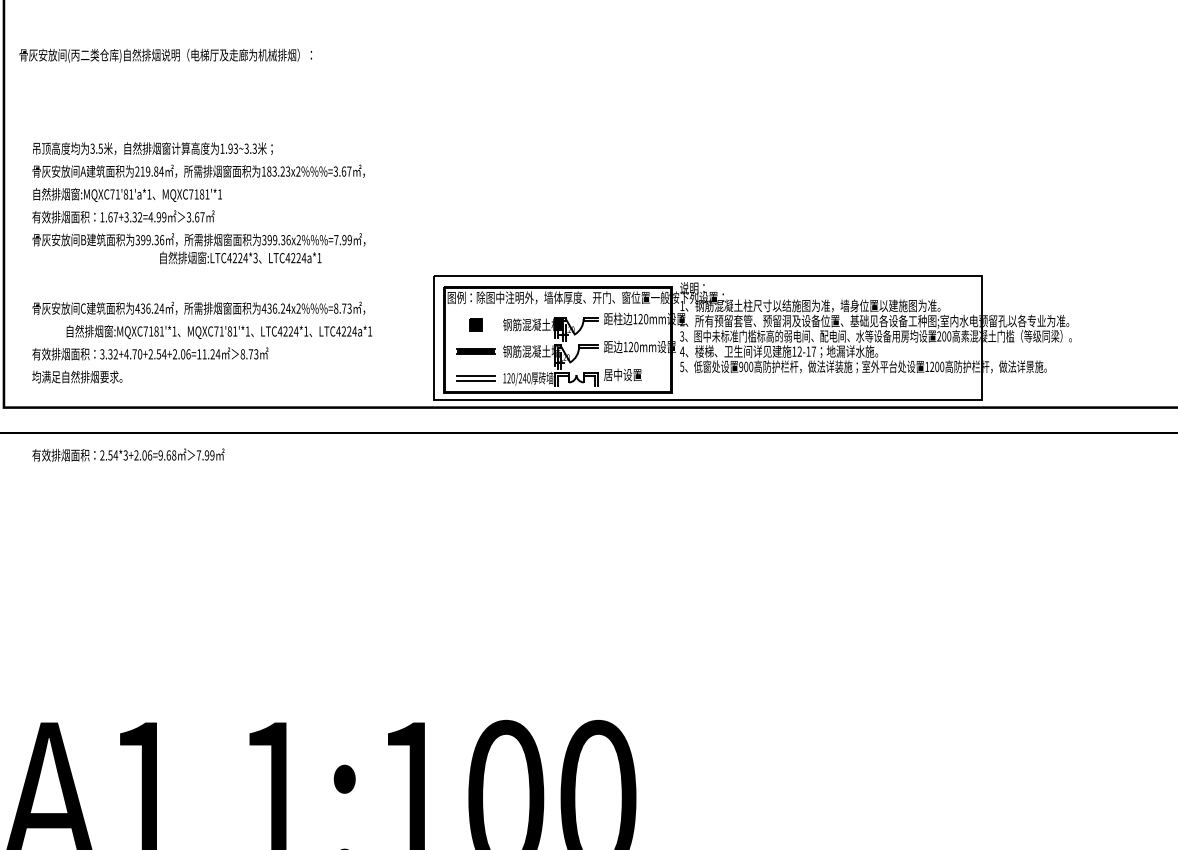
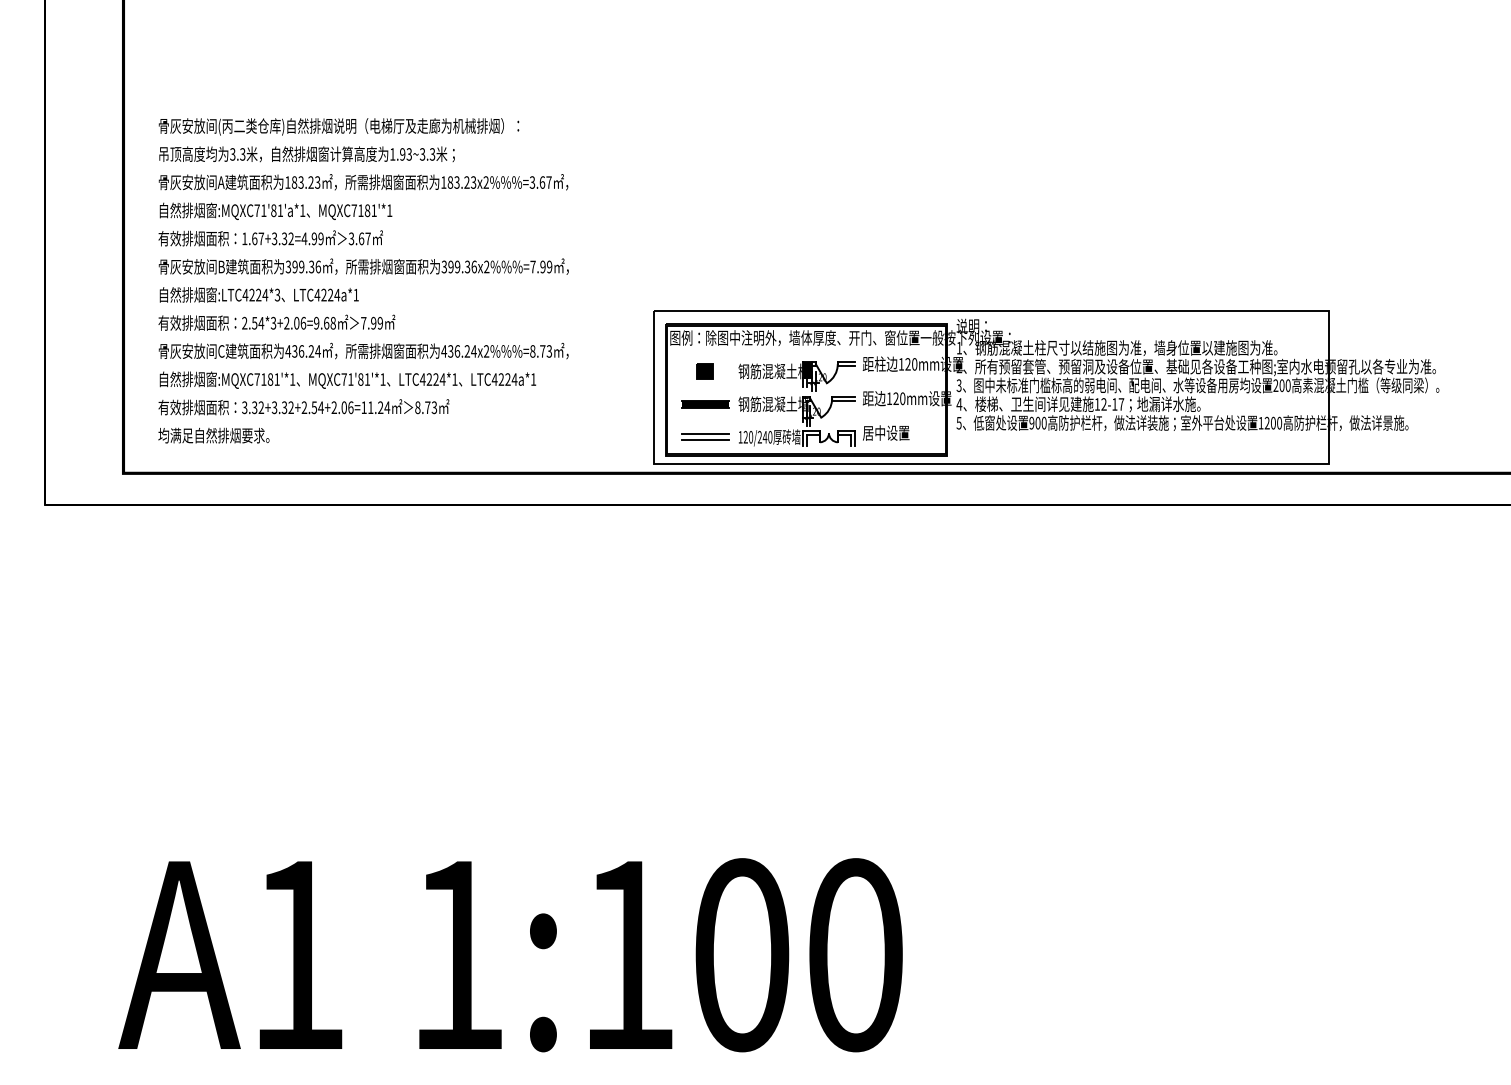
text: (165, 55) -> (338, 126), moved
text: (100, 148) -> (242, 153), 3.5 -> 3.3
text: (149, 171) -> (302, 182), 219.84 -> 183.23
text: (240, 257) -> (258, 294), moved
text: (219, 331) -> (347, 379), moved
text: (132, 354) -> (282, 407), 3.32+4.70+2.54+2.06=11.24 -> 3.32+3.32+2.54+2.06=11.24
text: (128, 454) -> (276, 322), moved

